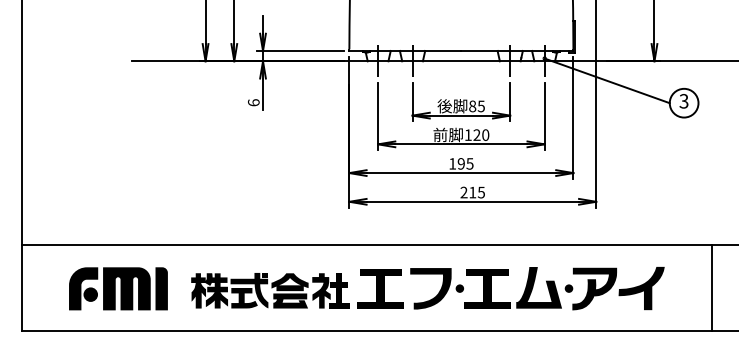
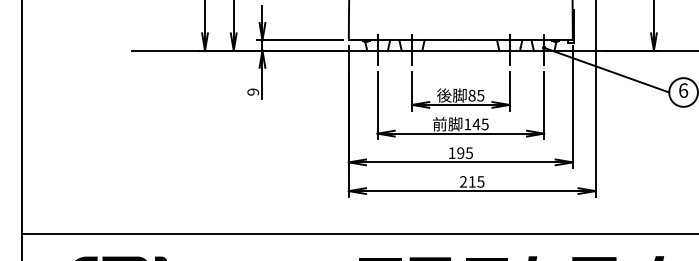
text: (683, 101) -> (682, 90), 3 -> 6
text: (253, 102) -> (252, 91), 6 -> 9
text: (481, 134) -> (480, 123), 120 -> 145

